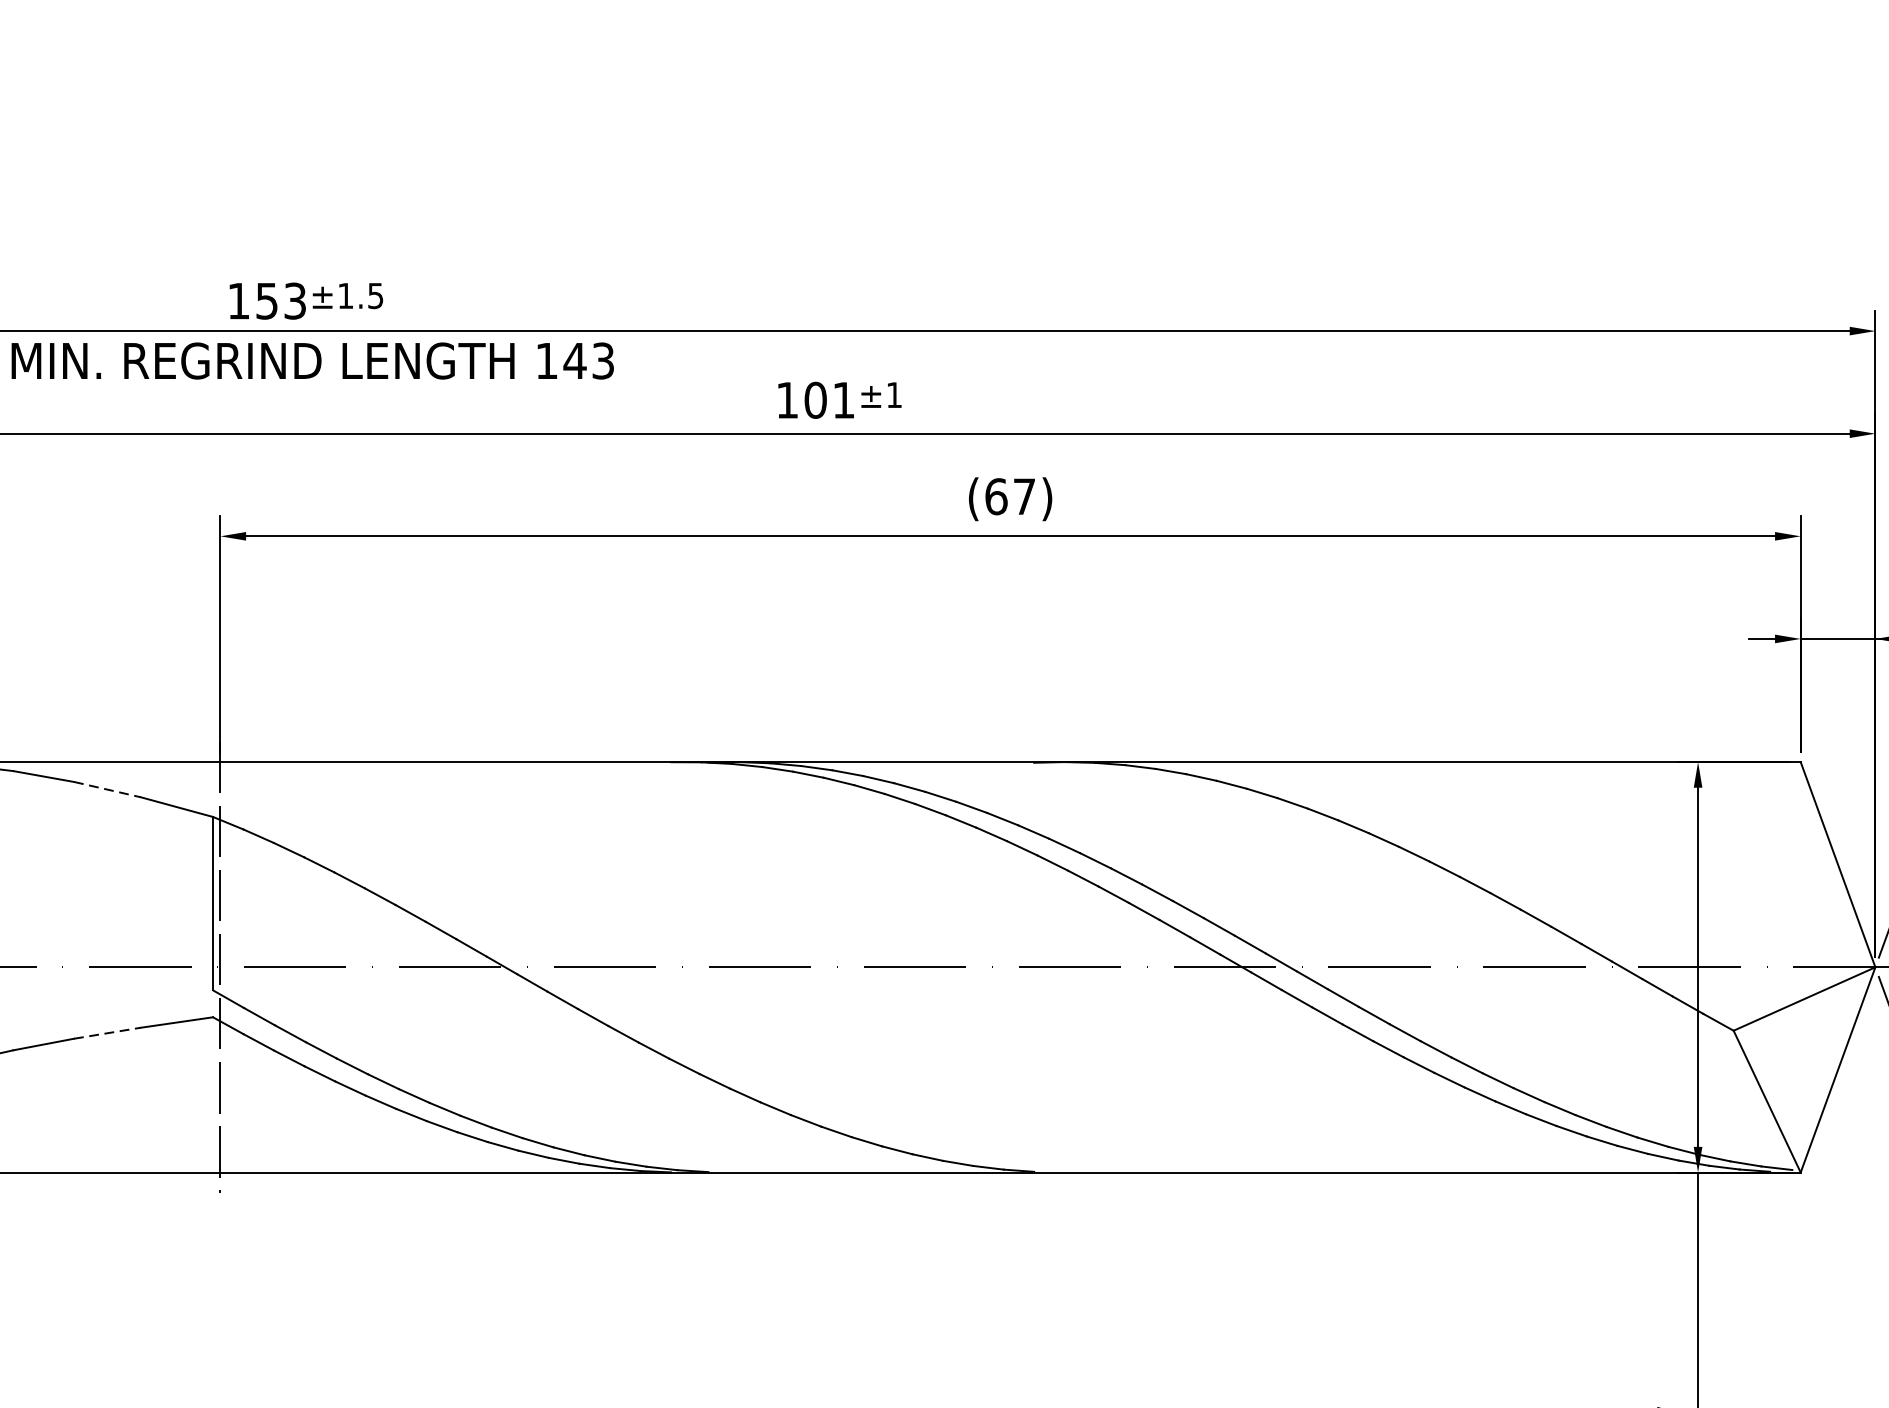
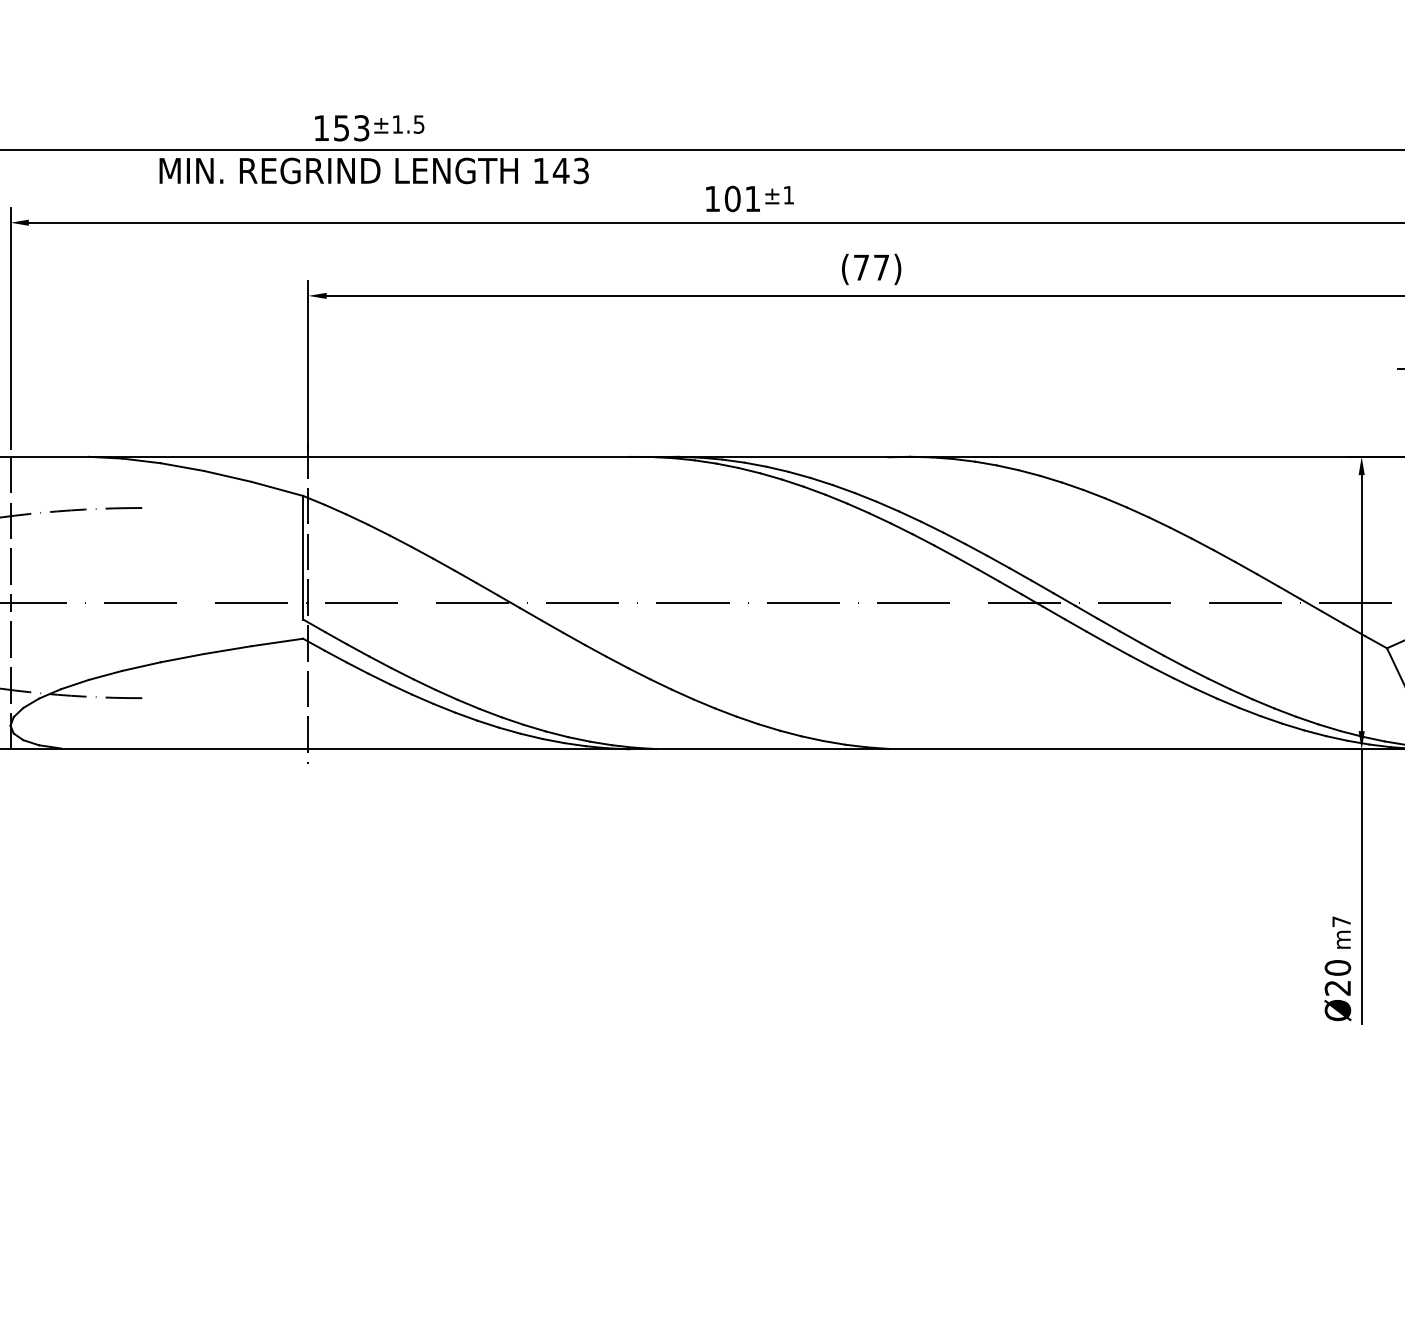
text: (996, 496) -> (861, 267), (67) -> (77)
line: (108, 789) -> (228, 476), dashed -> solid
line: (108, 1033) -> (228, 650), dashed -> solid

